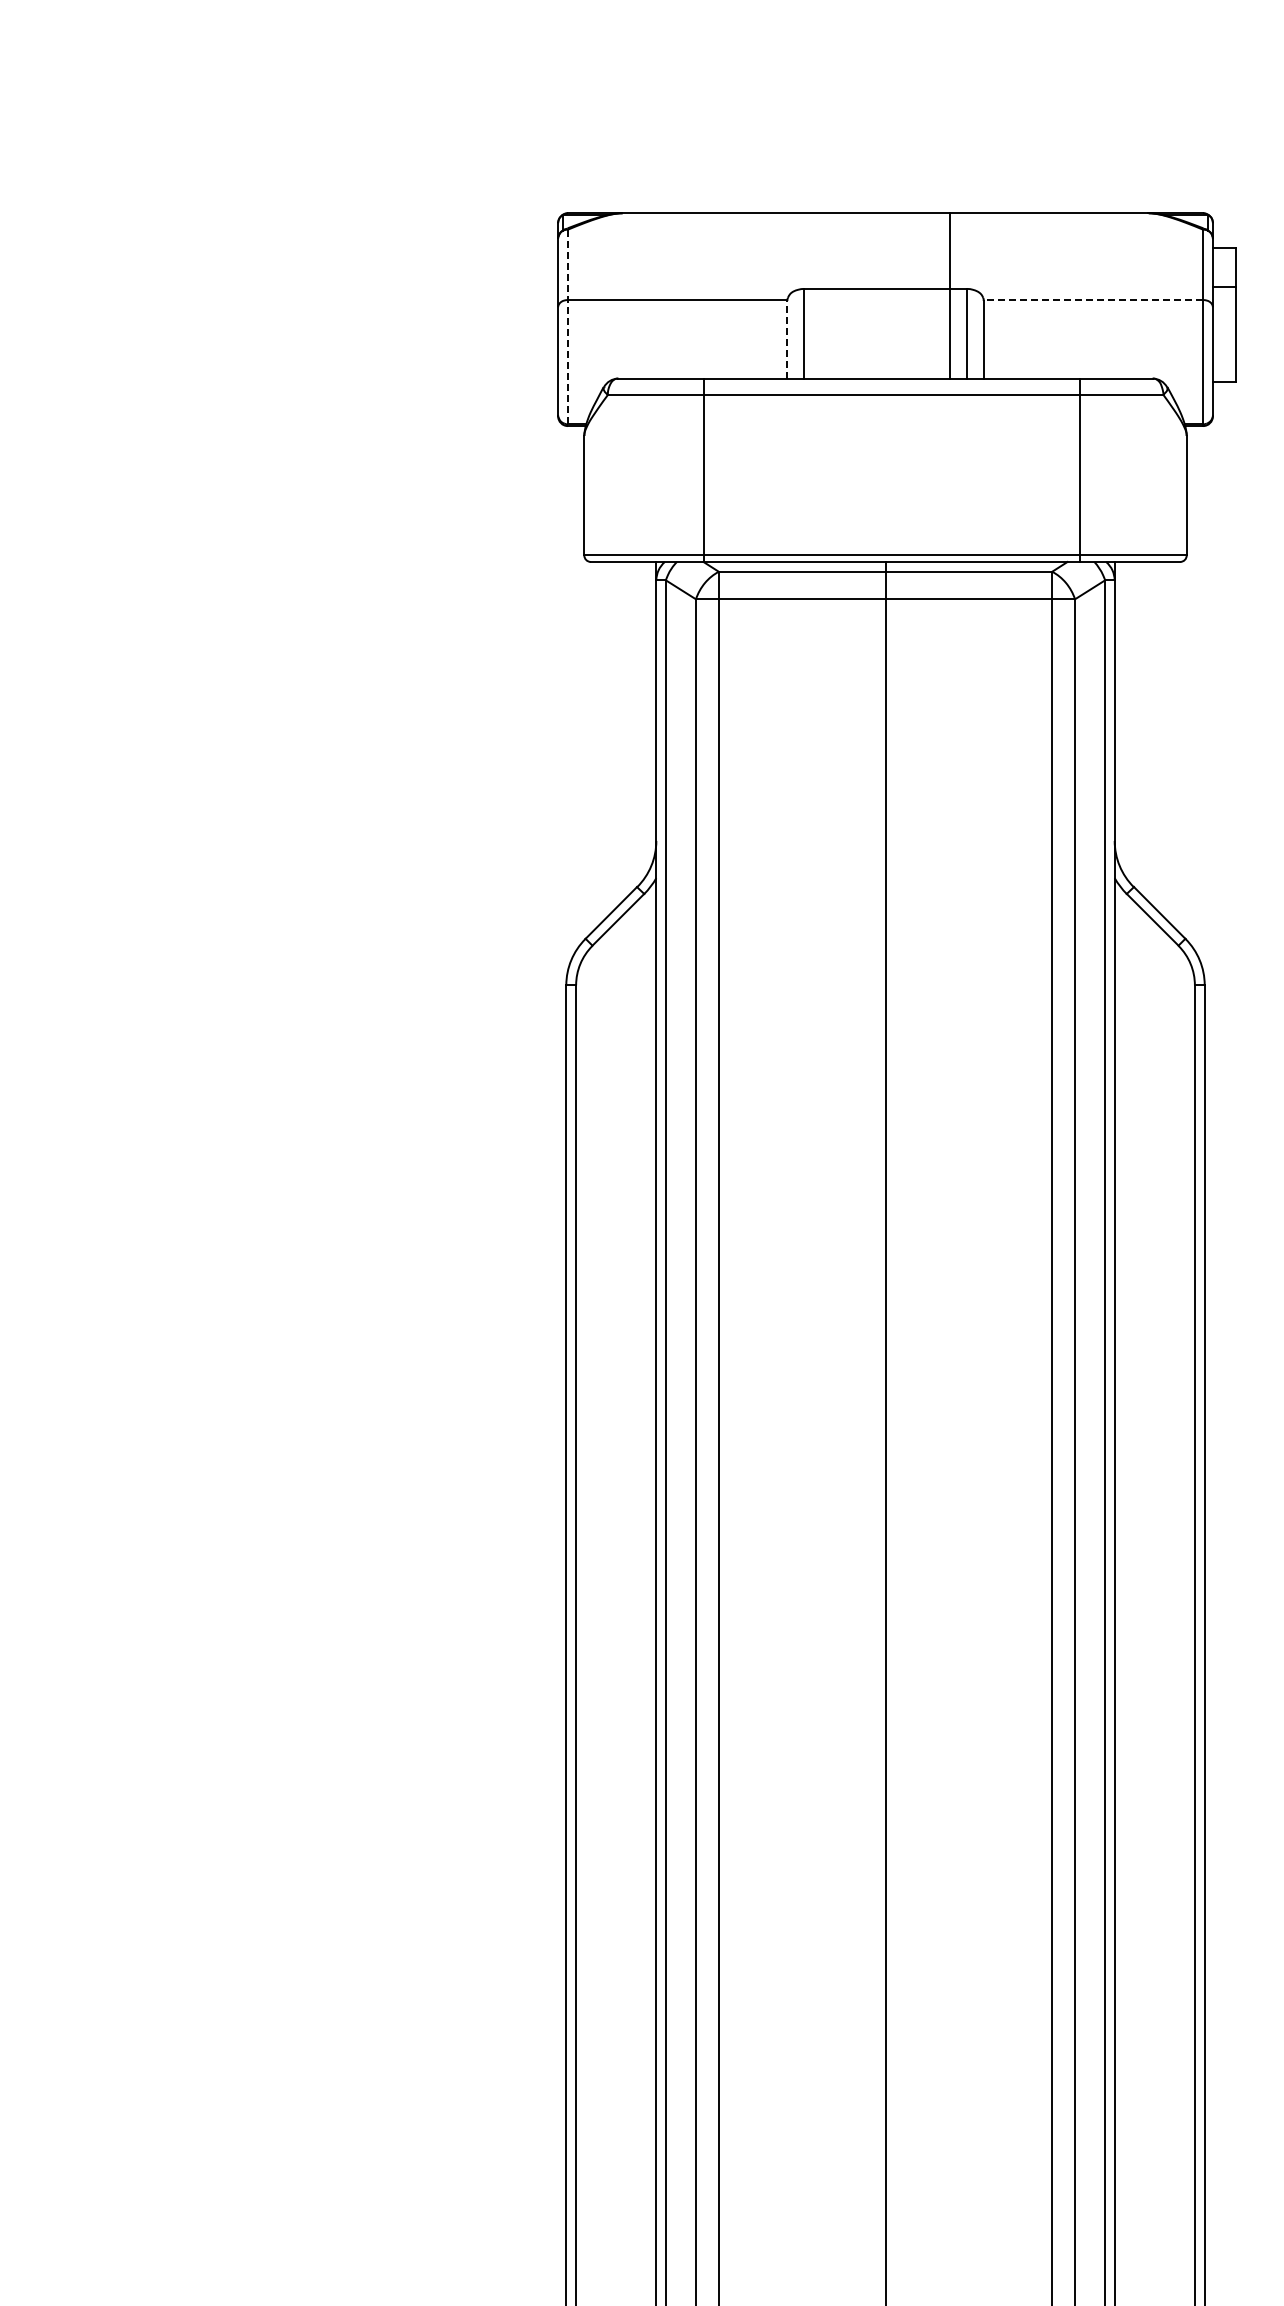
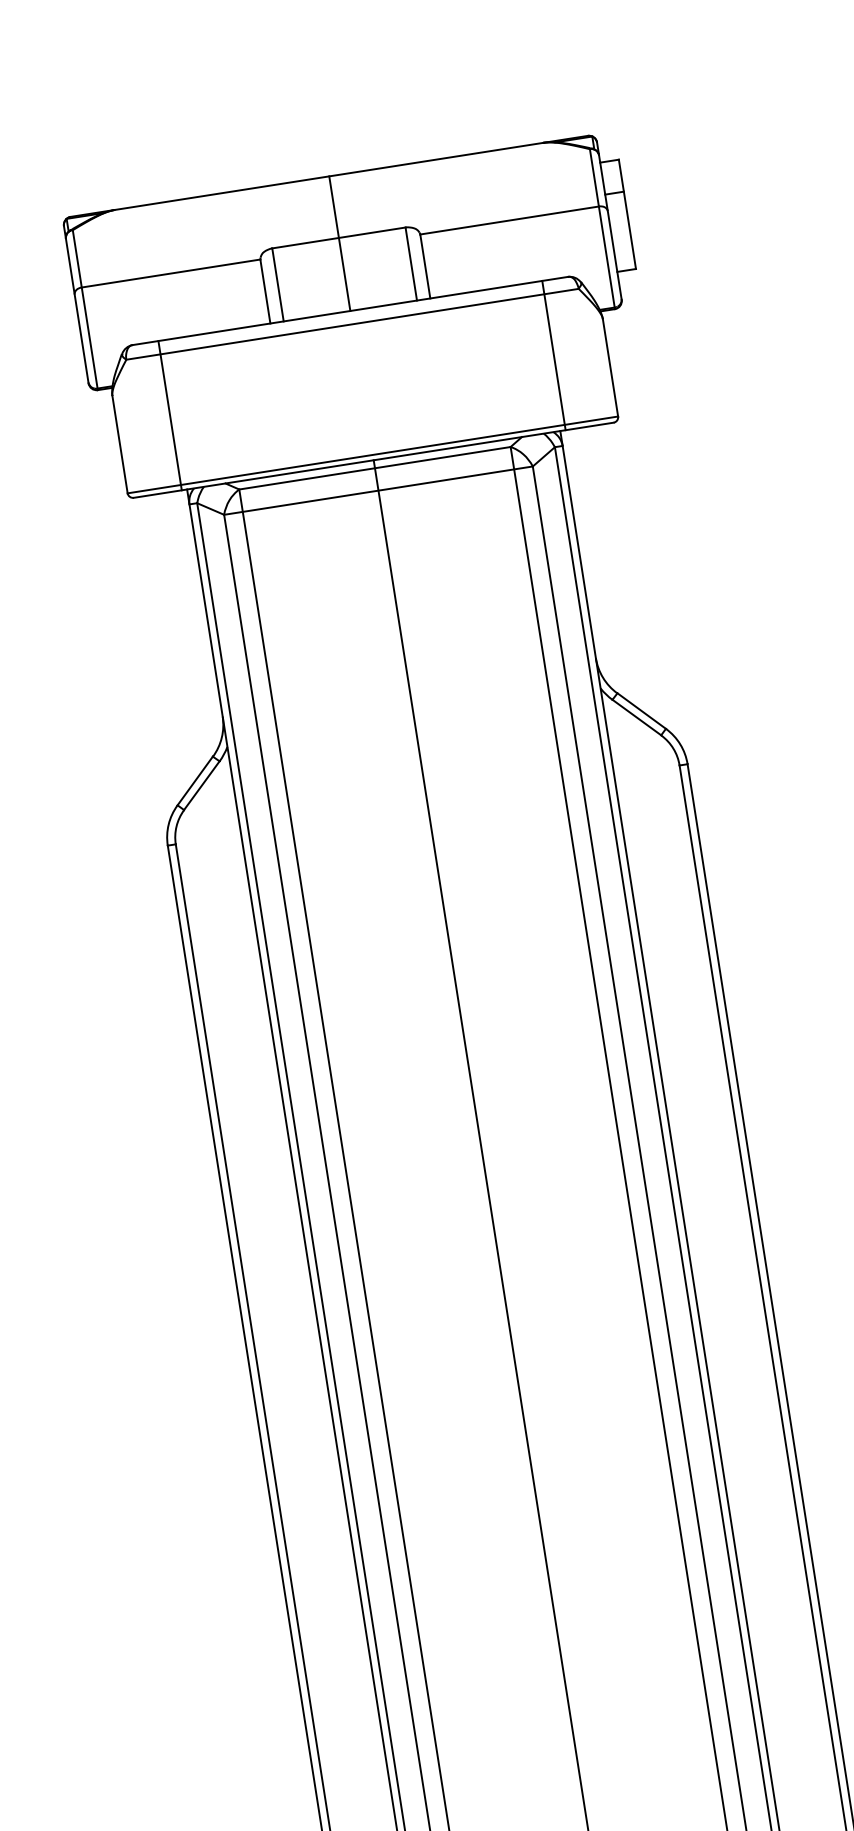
line: (949, 295) -> (339, 243), moved
line: (1093, 300) -> (509, 220), dashed -> solid
line: (567, 328) -> (85, 310), dashed -> solid
line: (787, 339) -> (265, 291), dashed -> solid
line: (703, 469) -> (169, 415), moved
line: (1080, 469) -> (554, 354), moved

